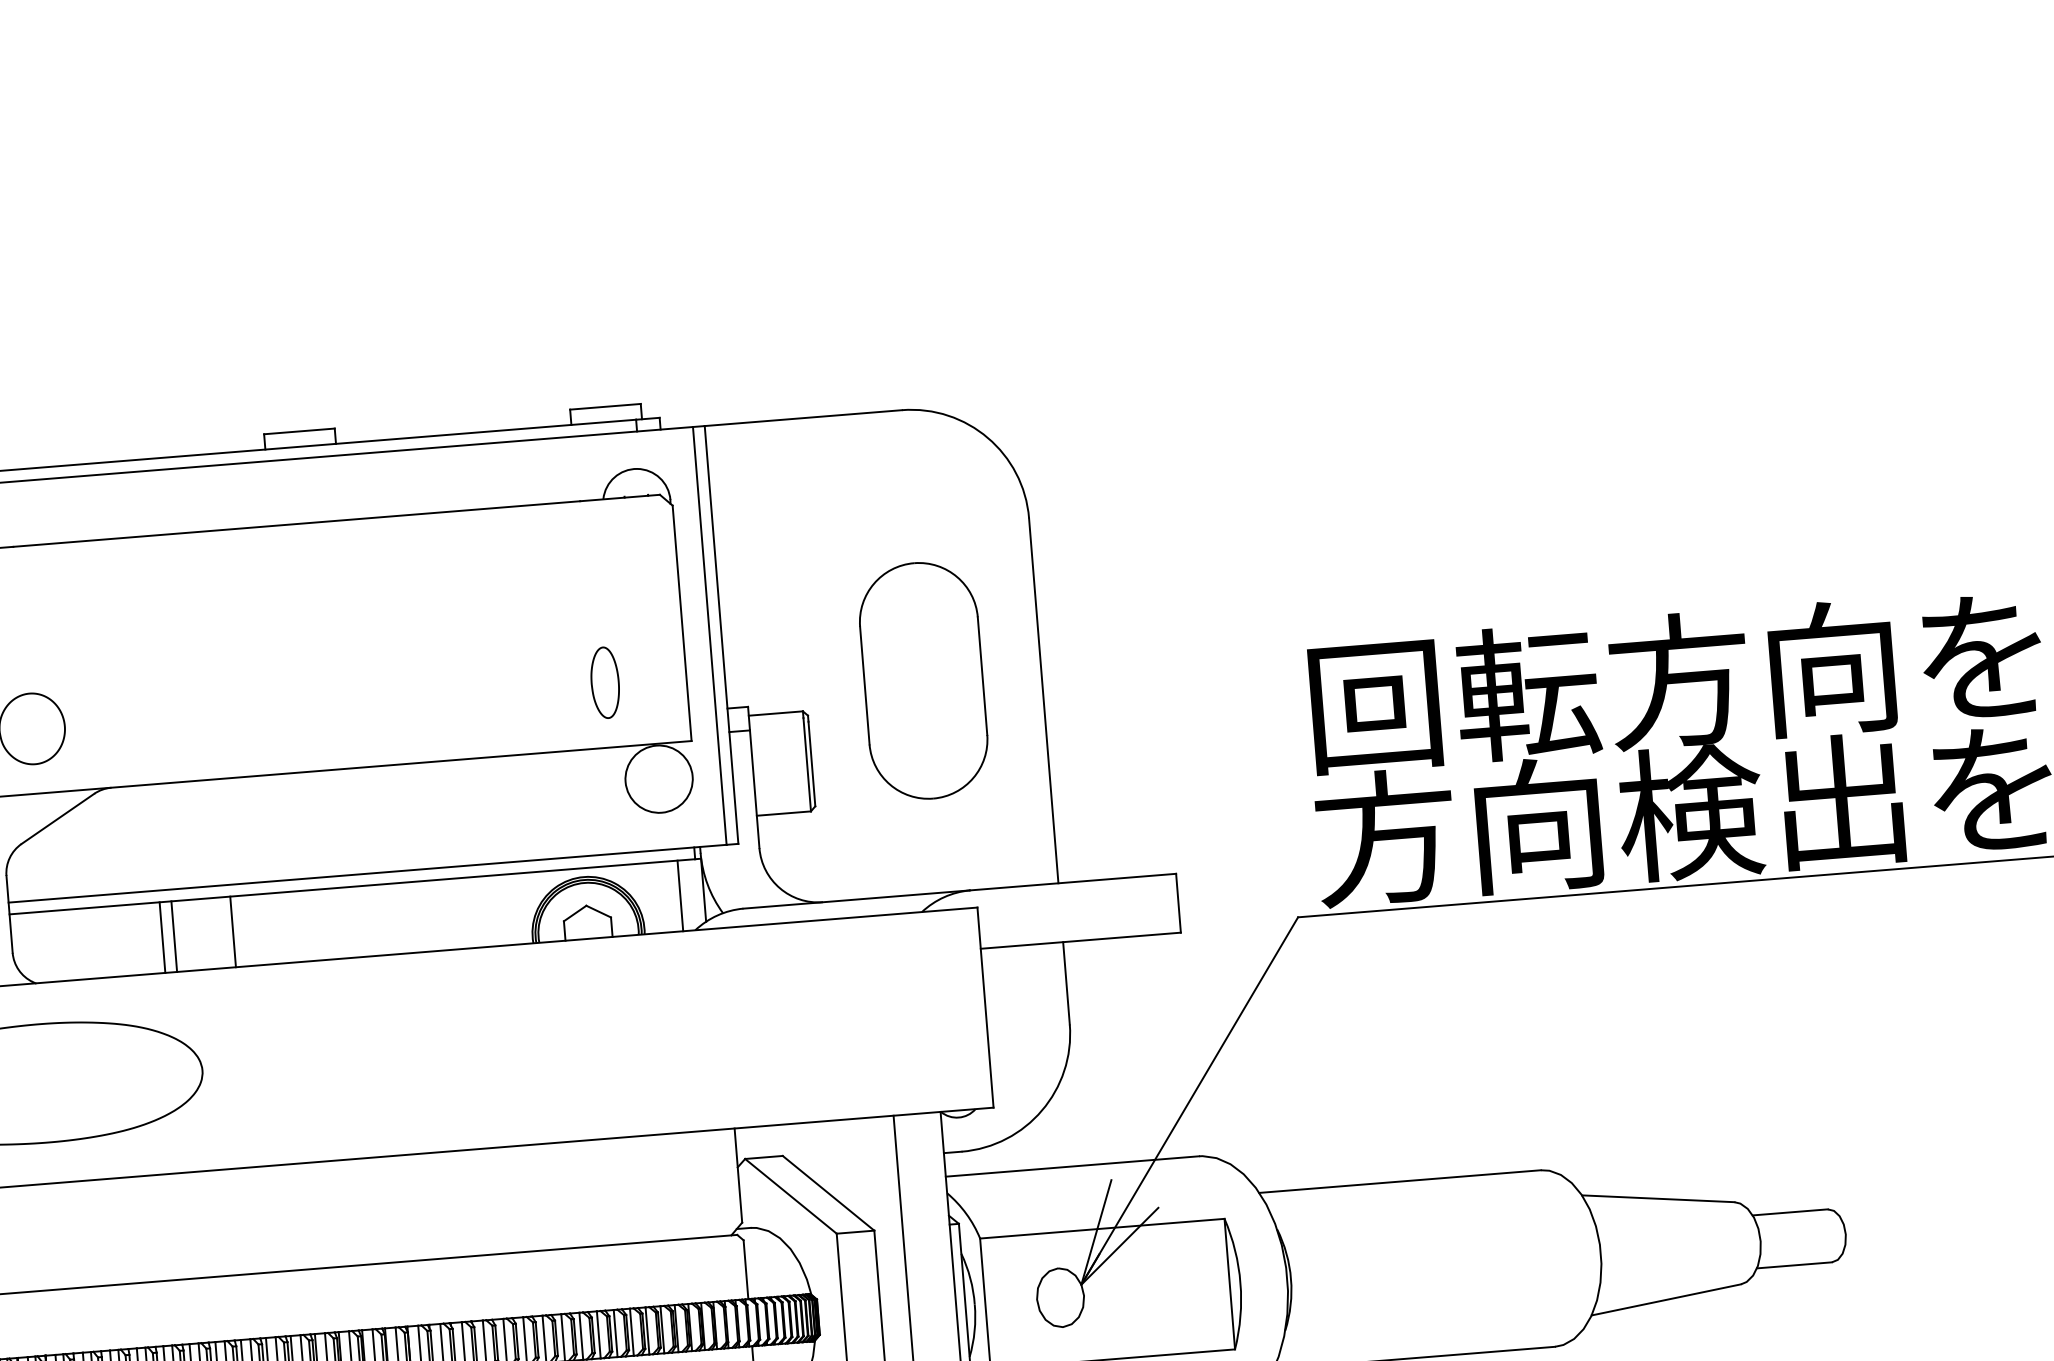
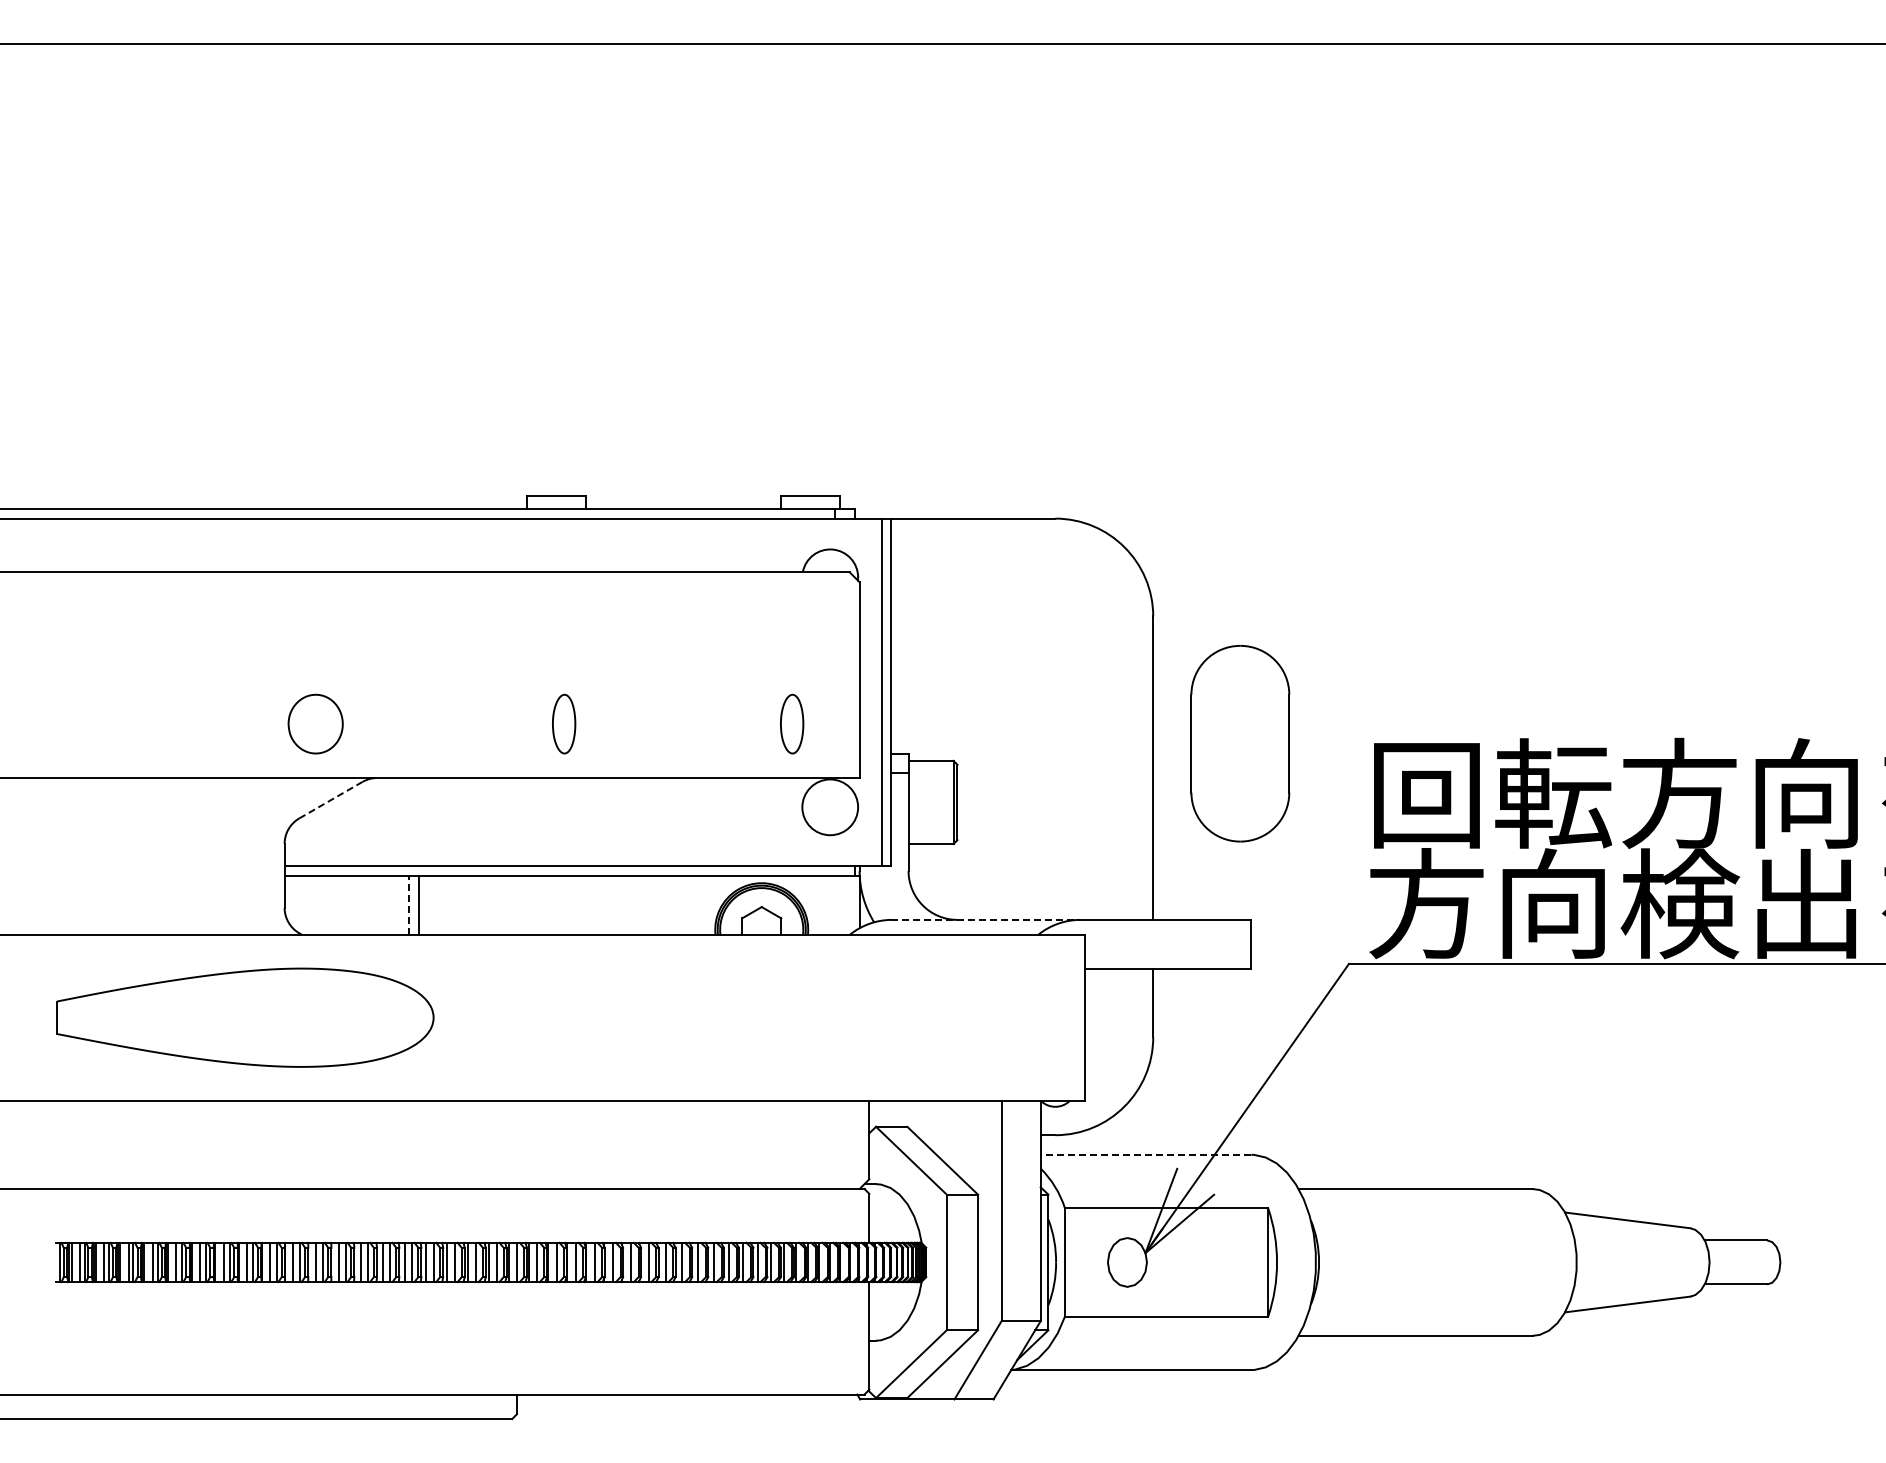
part: (923, 680) -> (1240, 743), moved
part: (331, 704) -> (564, 723), added
line: (57, 819) -> (330, 800), solid -> dashed
line: (680, 895) -> (840, 904), removed
line: (857, 898) -> (986, 919), solid -> dashed
line: (233, 931) -> (468, 904), removed
line: (162, 936) -> (409, 904), solid -> dashed
line: (1071, 1166) -> (1145, 1154), solid -> dashed

